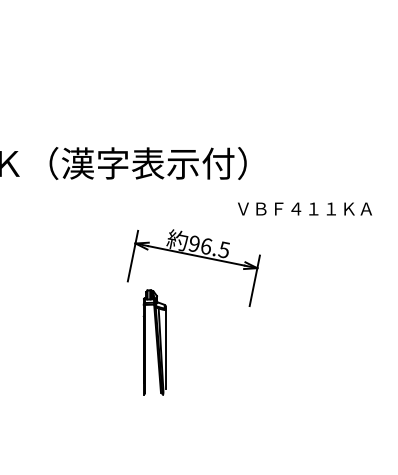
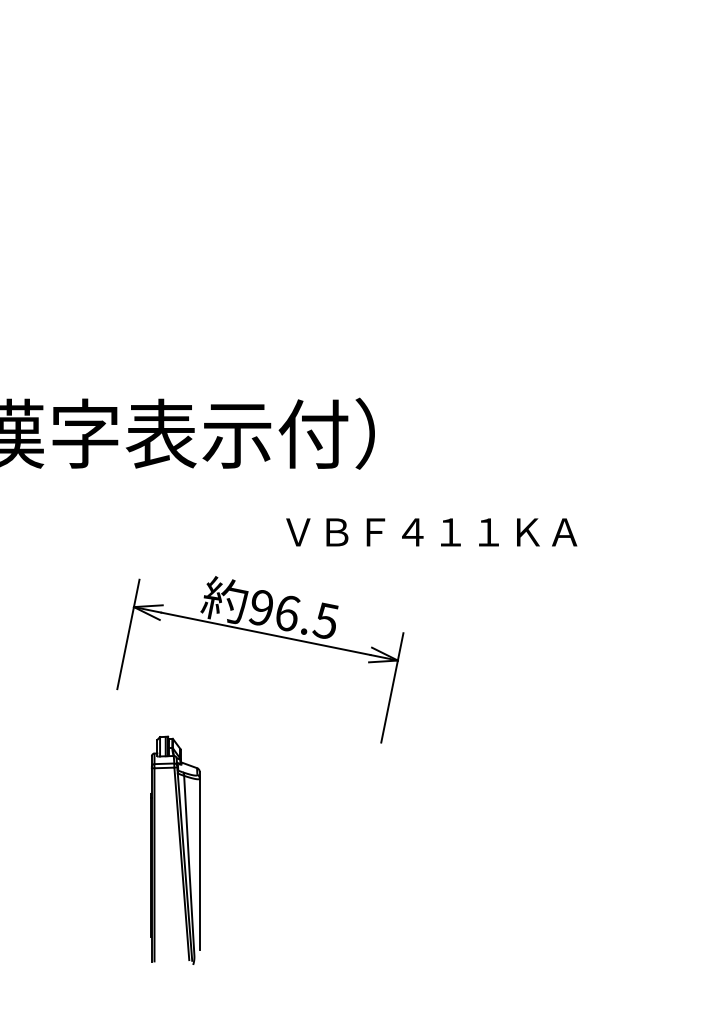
text: (304, 208) -> (430, 531), moved
part: (154, 342) -> (175, 849), moved

